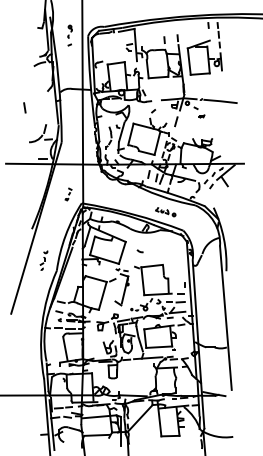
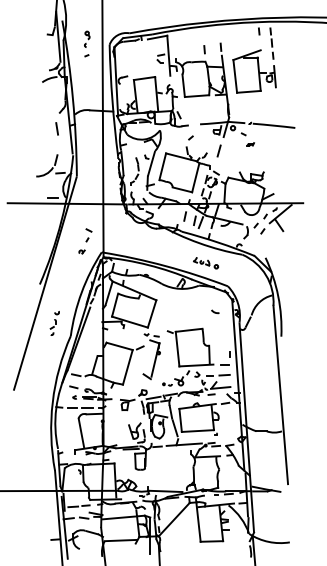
line: (24, 107) -> (56, 128), moved
part: (68, 194) -> (85, 241), size x1.67
arc: (139, 251) -> (214, 312), moved

